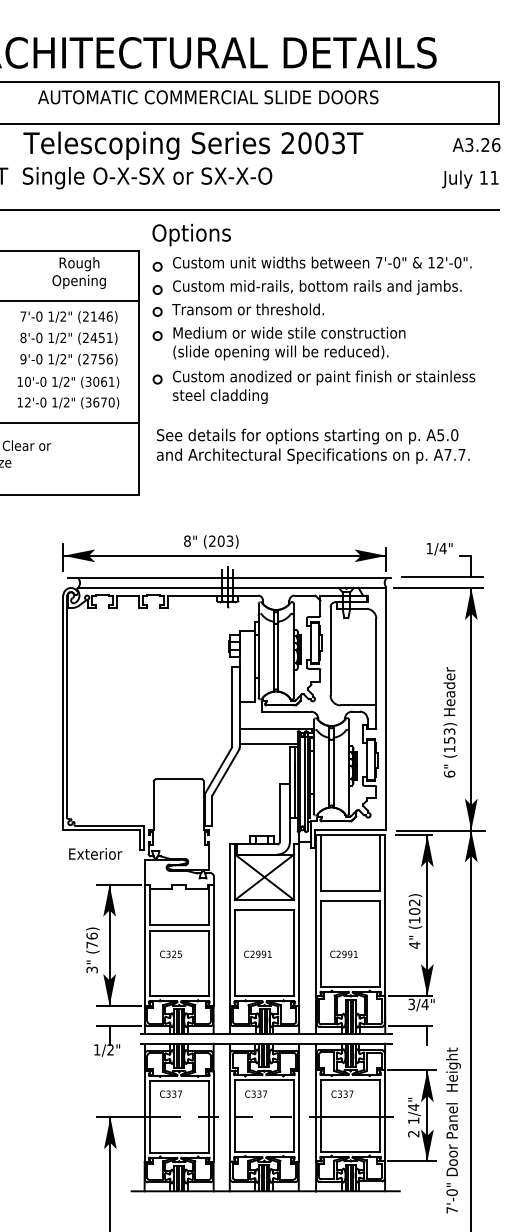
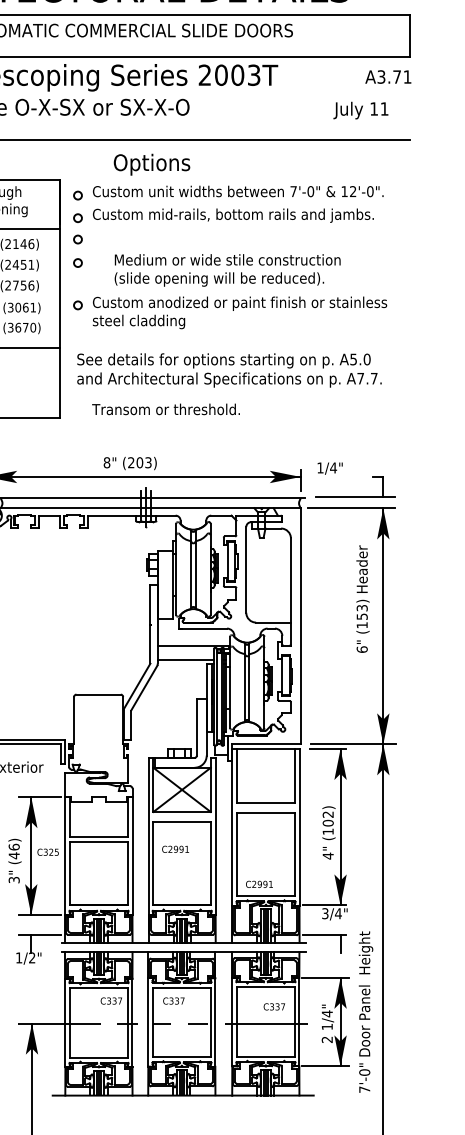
text: (490, 145) -> (402, 77), A3.26 -> A3.71
text: (470, 179) -> (361, 110), moved
text: (191, 234) -> (151, 164), moved
text: (247, 309) -> (165, 409), moved
text: (289, 343) -> (227, 270), moved
text: (439, 549) -> (329, 468), moved
text: (450, 722) -> (363, 599), moved
text: (91, 944) -> (13, 855), (76) -> (46)
text: (170, 954) -> (47, 852), moved
text: (257, 954) -> (175, 849), moved
text: (343, 954) -> (258, 884), moved
text: (170, 1093) -> (110, 1000), moved
text: (342, 1093) -> (274, 1006), moved
text: (453, 1130) -> (366, 1012), moved

